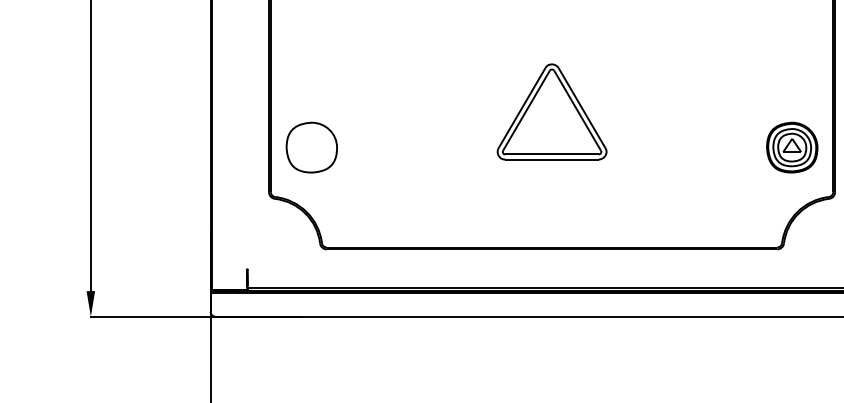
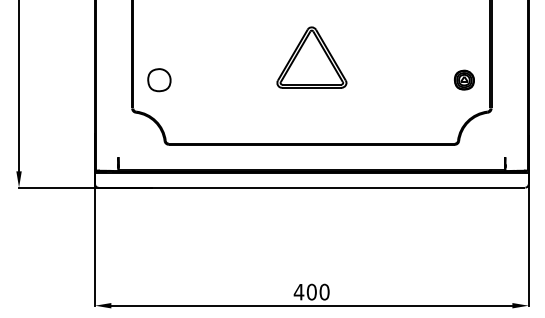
part: (312, 146) -> (159, 79), size x0.7
part: (792, 146) -> (464, 79), size x0.6

